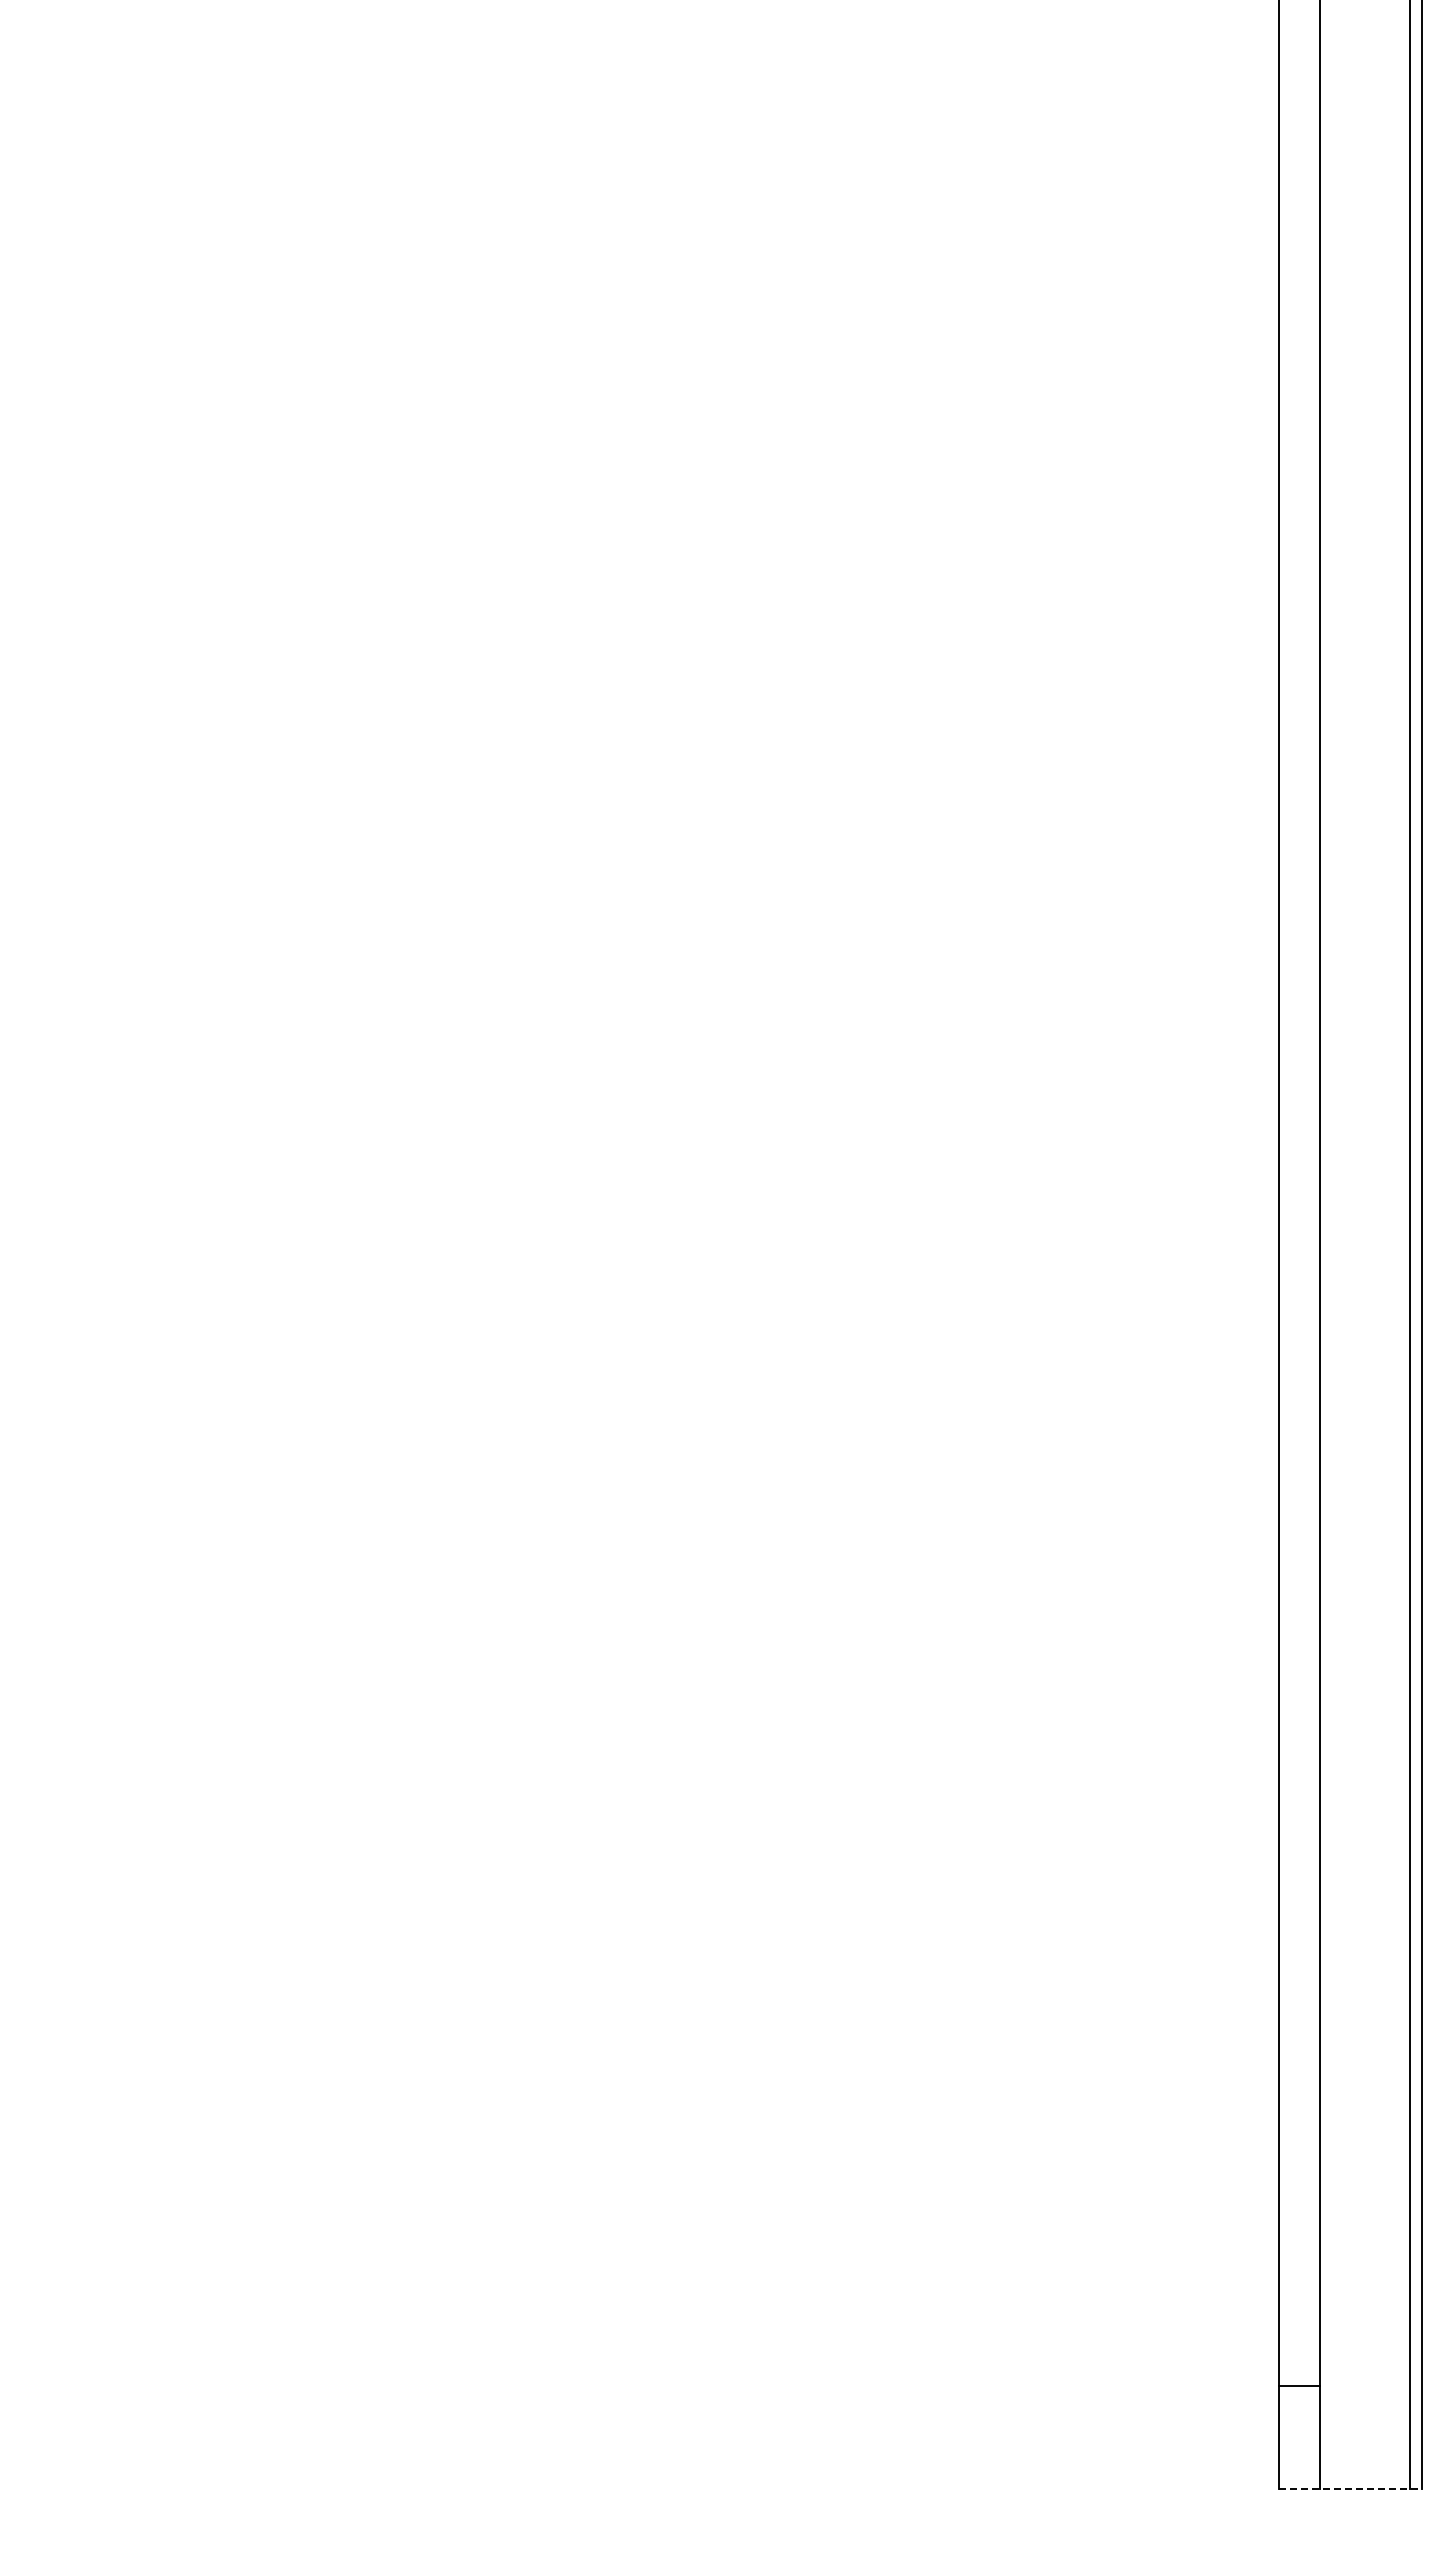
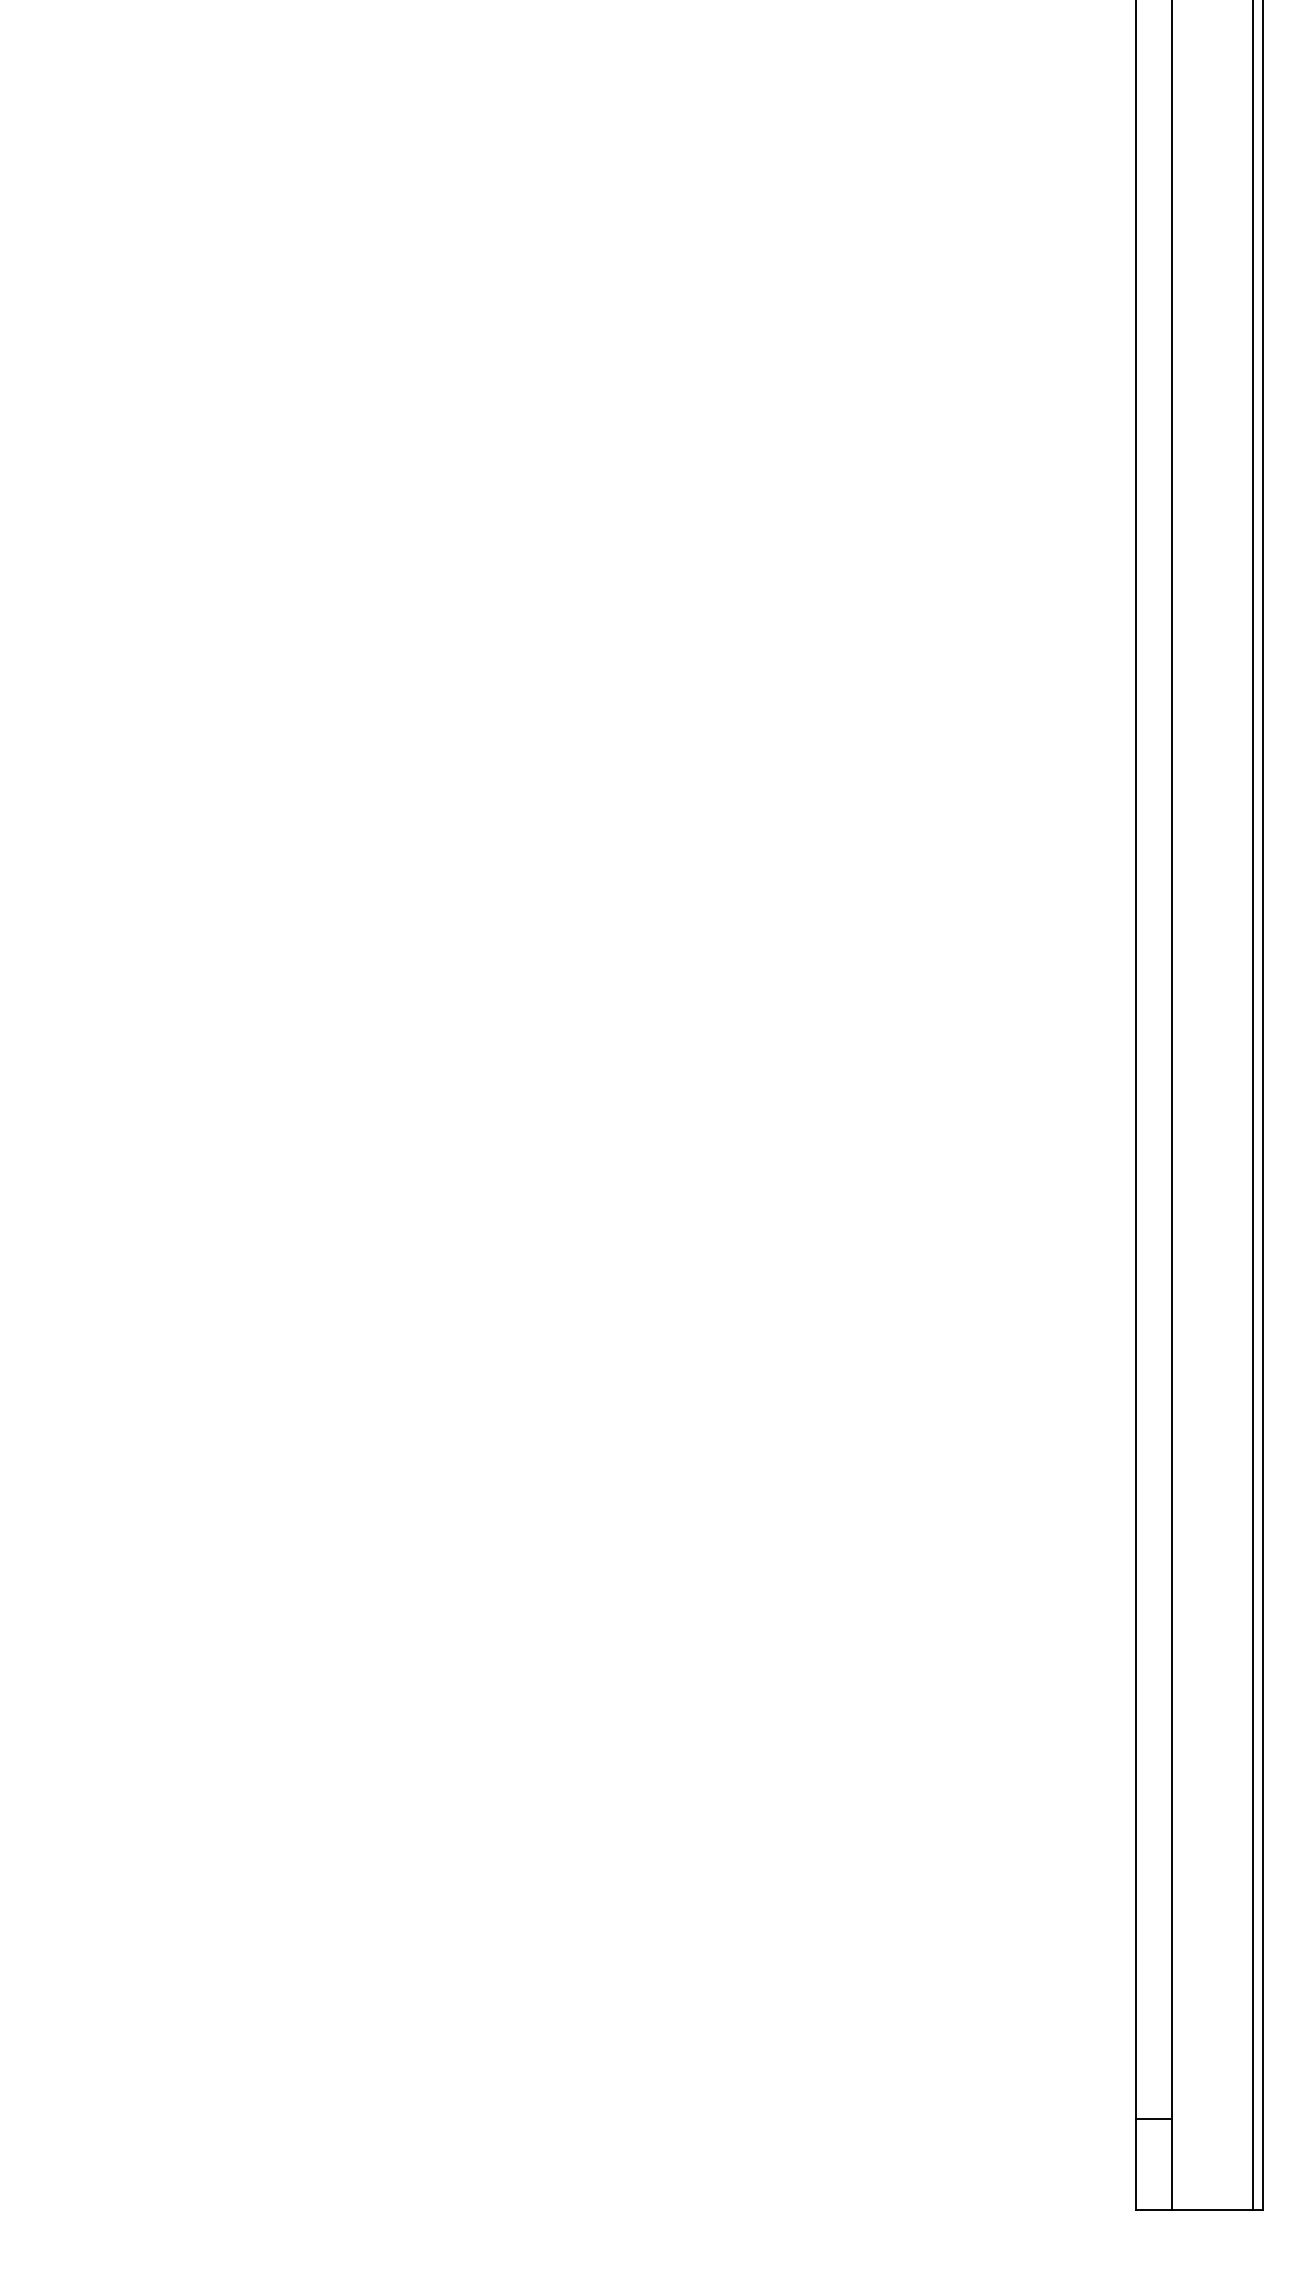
line: (1350, 2488) -> (1199, 2210), dashed -> solid

